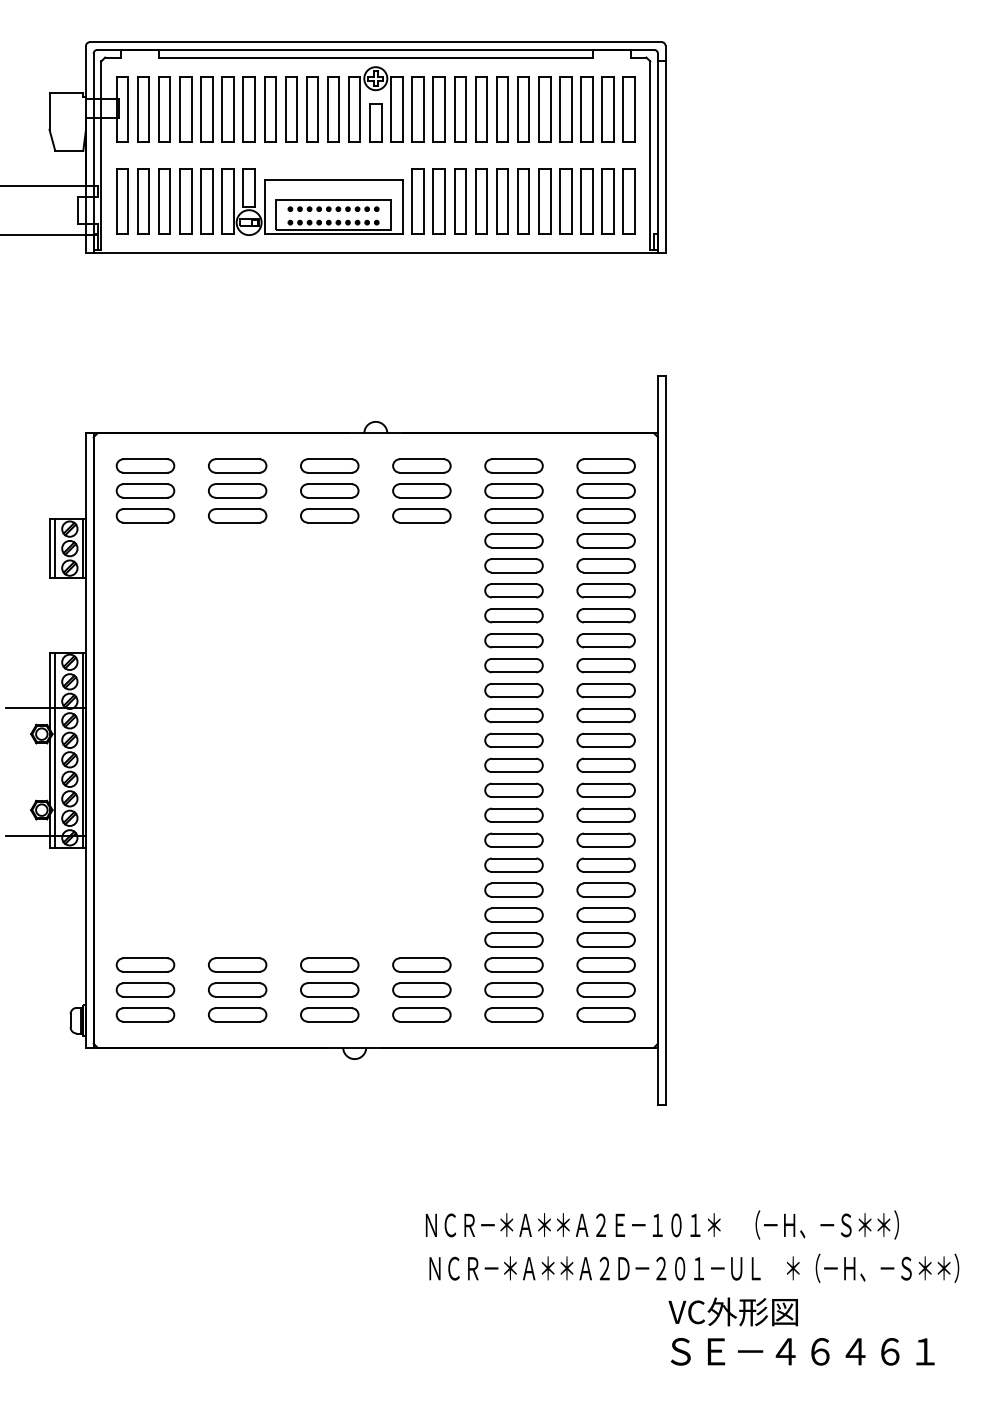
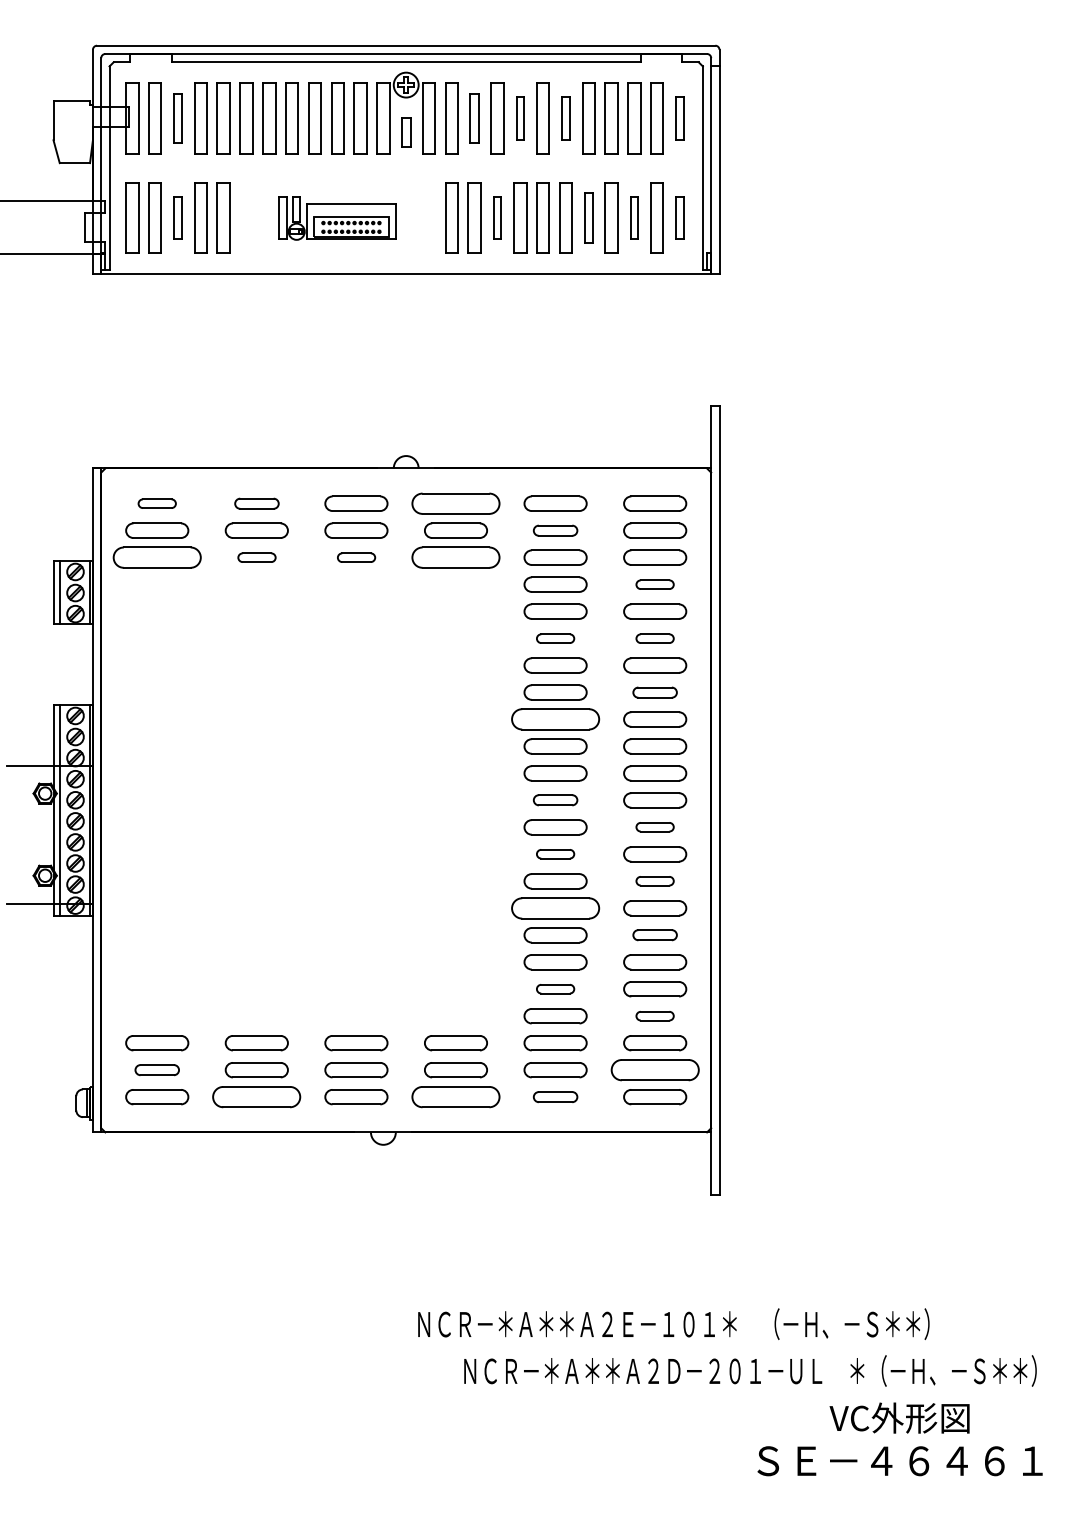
part: (164, 109) -> (177, 118), size x0.7
part: (438, 109) -> (473, 118), size x0.7
part: (481, 109) -> (520, 118), size x0.6
part: (523, 109) -> (565, 118), size x0.6
part: (628, 109) -> (679, 118), size x0.6
part: (375, 122) -> (405, 132), size x0.7
part: (164, 201) -> (177, 217), size x0.6
part: (312, 201) -> (337, 217), size x0.6
part: (460, 201) -> (497, 217), size x0.6
part: (544, 201) -> (588, 217), size x0.7
part: (586, 201) -> (633, 217), size x0.6
part: (628, 201) -> (679, 217), size x0.6
part: (145, 465) -> (157, 503), size x0.6
part: (237, 465) -> (256, 503), size x0.7
part: (421, 465) -> (455, 503), size x1.4
part: (513, 490) -> (555, 530), size x0.7
part: (145, 515) -> (157, 557), size x1.4
part: (237, 515) -> (256, 557), size x0.6
part: (329, 515) -> (356, 557), size x0.6
part: (421, 515) -> (455, 557), size x1.4
part: (605, 540) -> (654, 584), size x0.6
part: (513, 590) -> (555, 638), size x0.6
part: (605, 590) -> (654, 638), size x0.6
part: (605, 640) -> (654, 692), size x0.7
part: (513, 665) -> (555, 719), size x1.4
part: (513, 739) -> (555, 799), size x0.7
part: (605, 764) -> (654, 826), size x0.6
part: (513, 789) -> (555, 853), size x0.6
part: (605, 814) -> (654, 880), size x0.6
part: (513, 839) -> (555, 907), size x1.4
part: (605, 864) -> (654, 934), size x0.7
part: (513, 914) -> (555, 988), size x0.6
part: (605, 939) -> (654, 1015), size x0.6
part: (145, 989) -> (157, 1069), size x0.7
part: (605, 989) -> (654, 1069), size x1.4
part: (237, 1014) -> (256, 1096), size x1.4
part: (421, 1014) -> (455, 1096), size x1.4
part: (513, 1014) -> (555, 1096), size x0.7
text: (661, 1224) -> (672, 1323), moved
text: (732, 1311) -> (898, 1417), moved
text: (802, 1351) -> (899, 1460), moved

